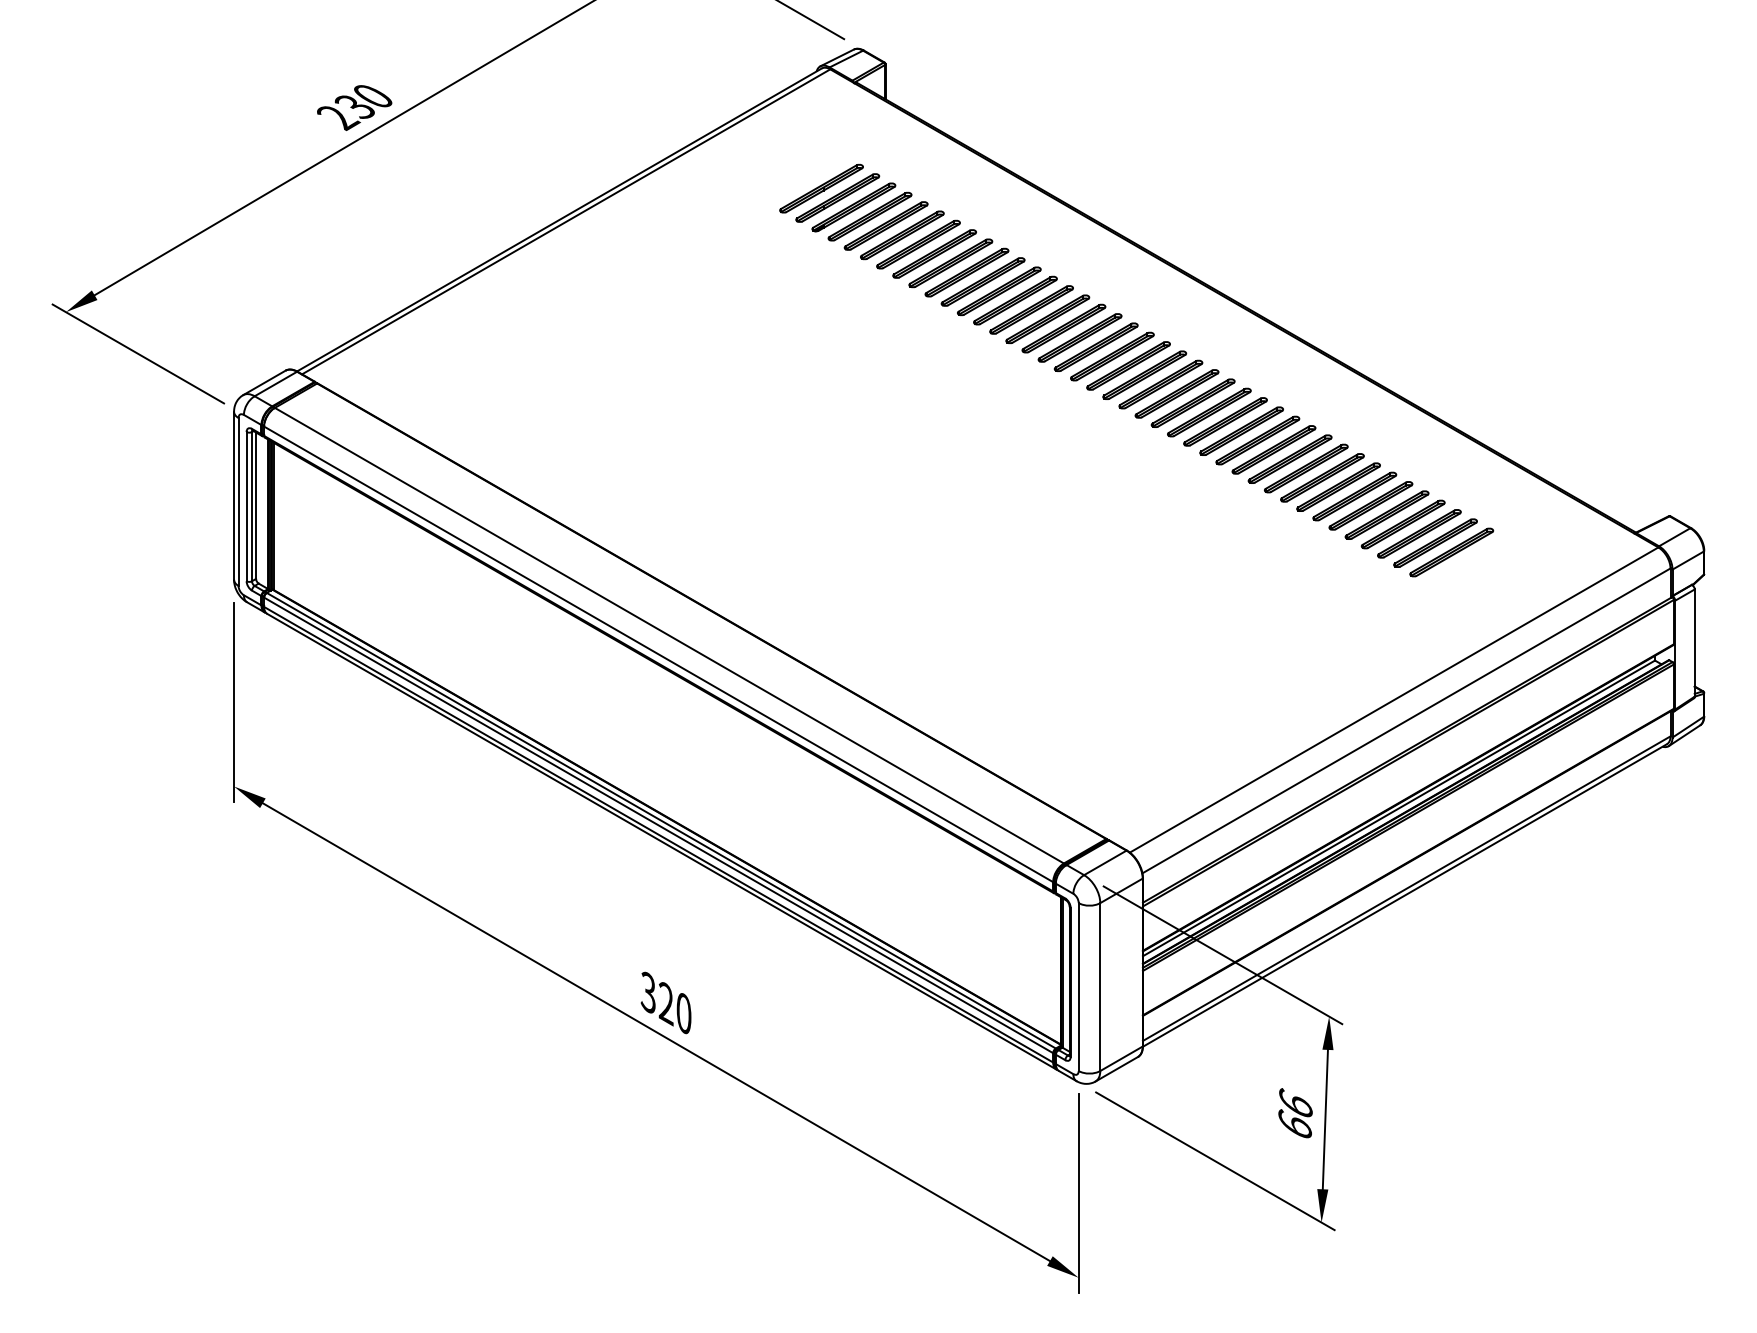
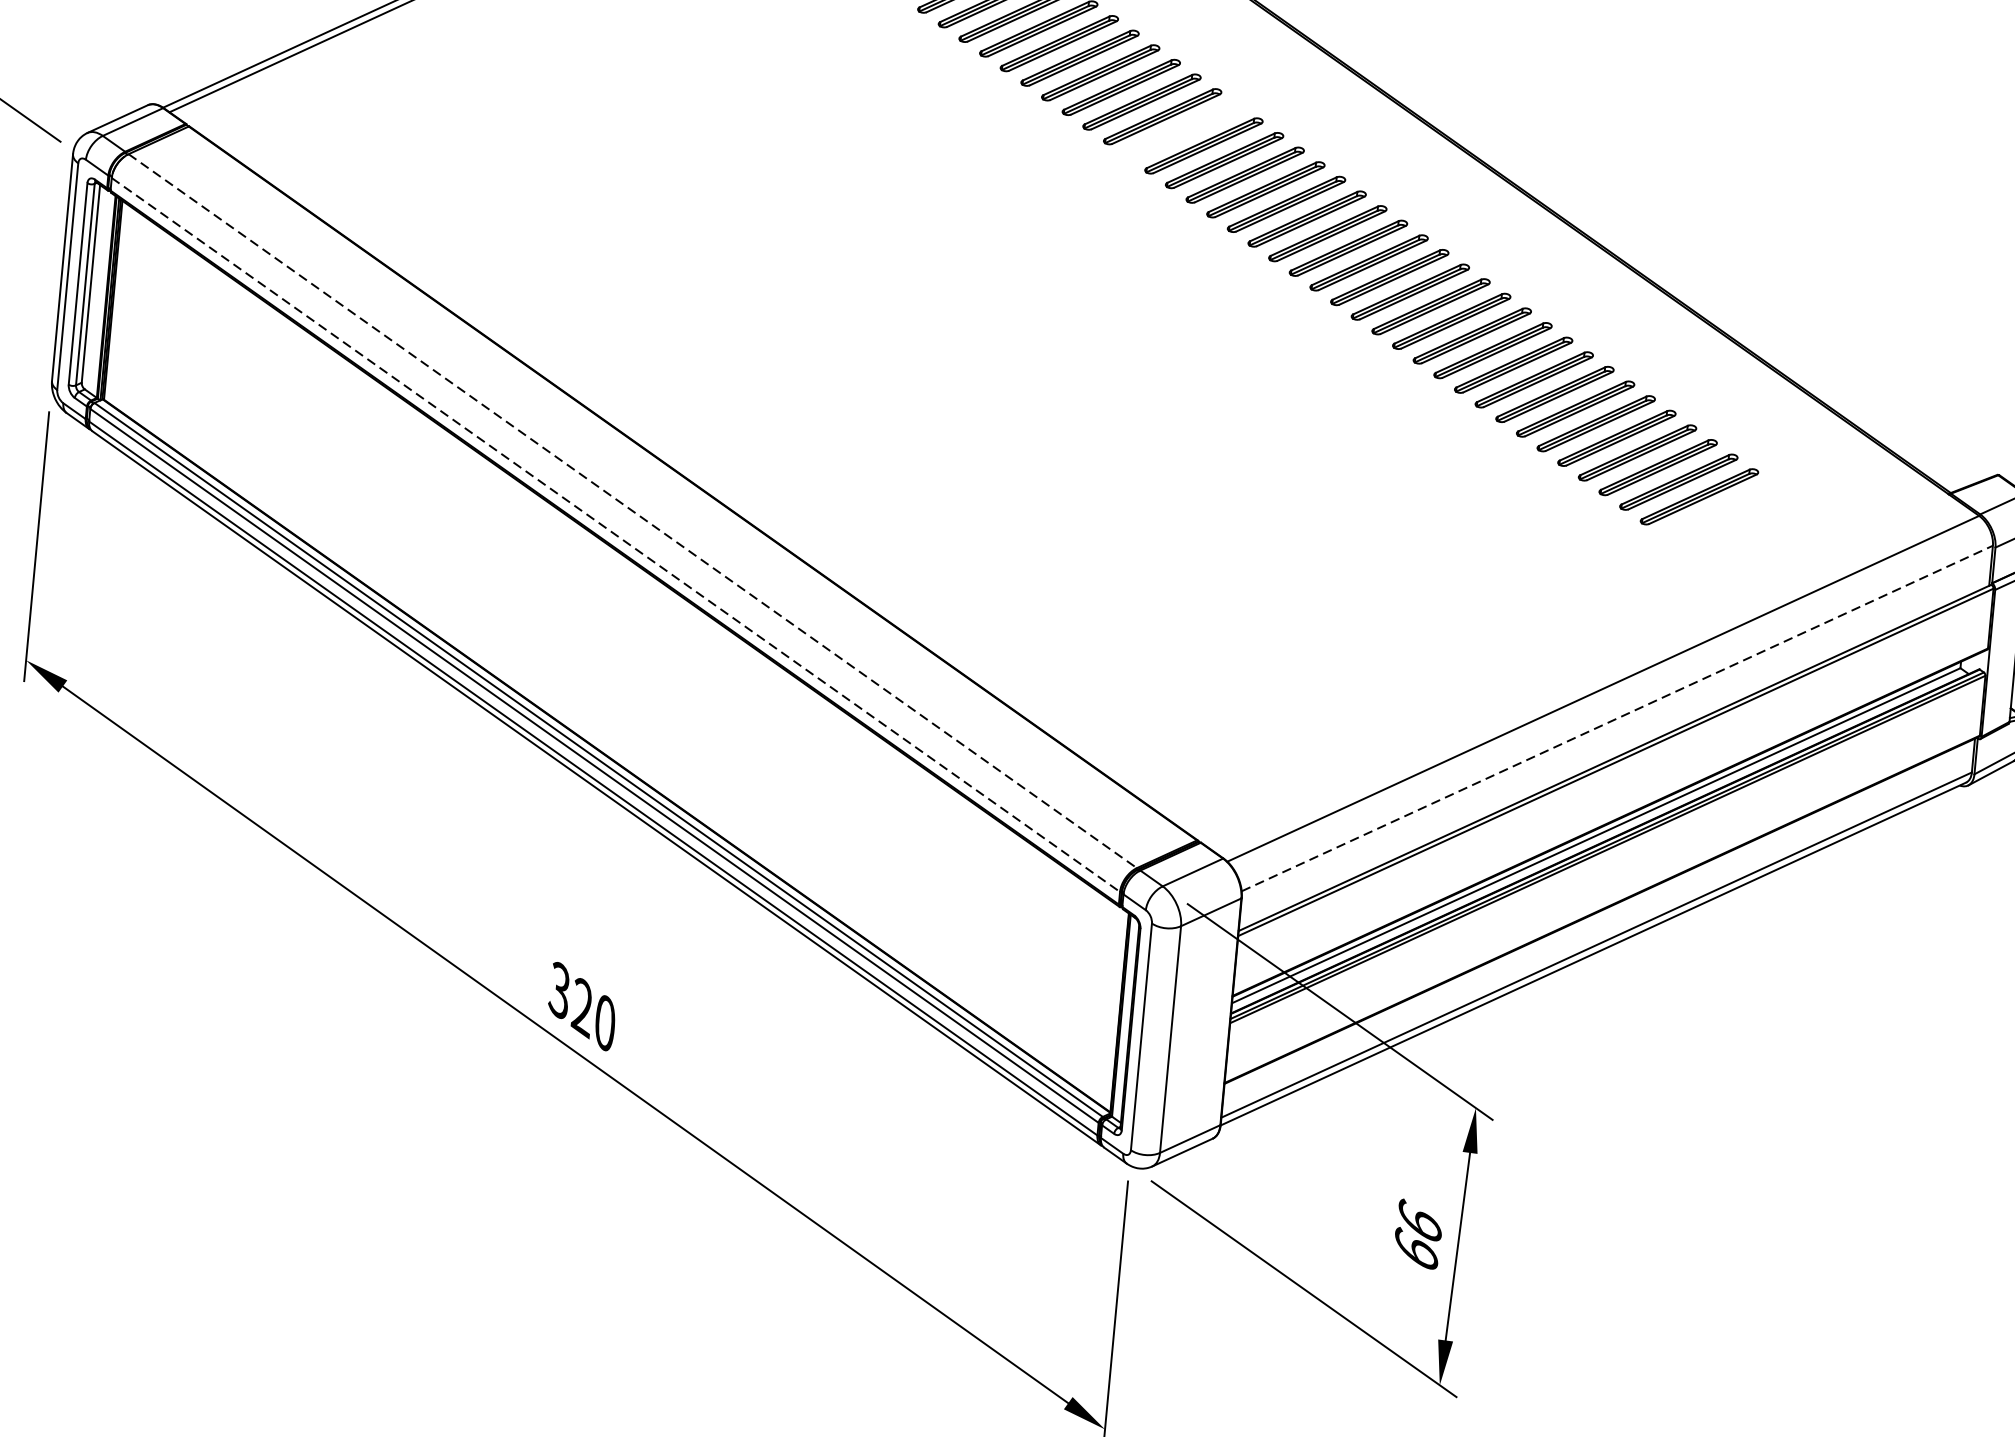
part: (1047, 318) -> (1183, 130), removed
line: (669, 635) -> (632, 510), solid -> dashed
line: (658, 654) -> (615, 535), solid -> dashed
line: (1406, 720) -> (1617, 717), solid -> dashed

